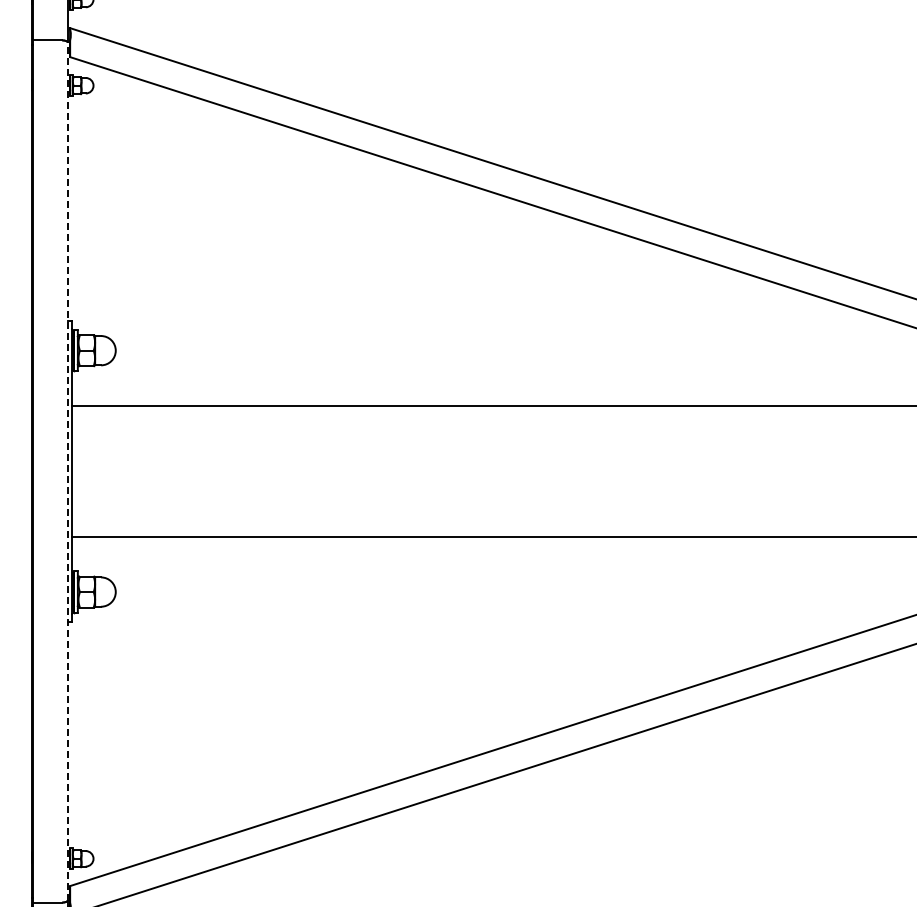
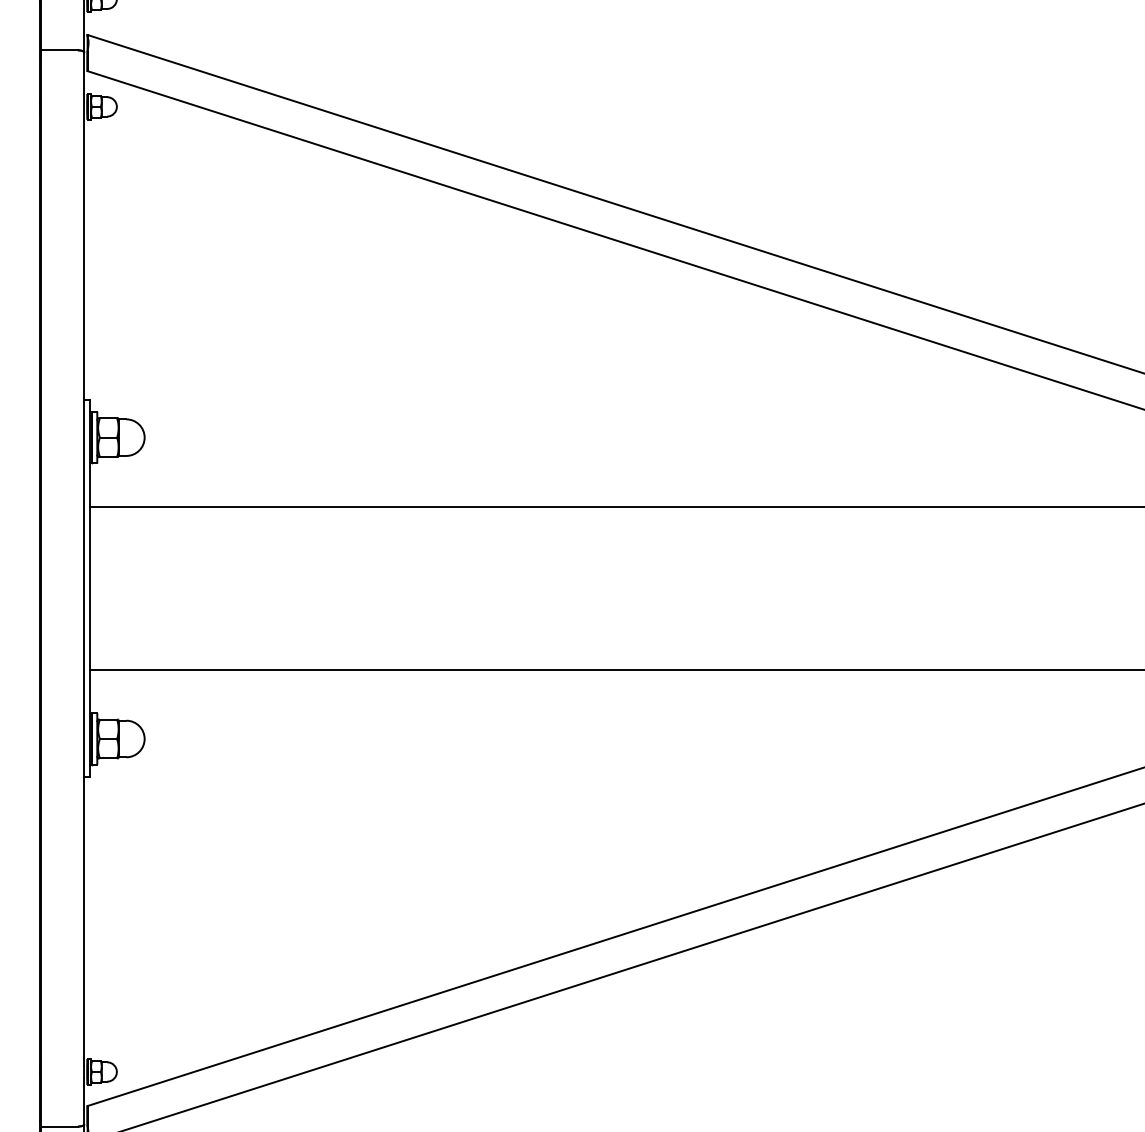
line: (67, 470) -> (84, 587), dashed -> solid

